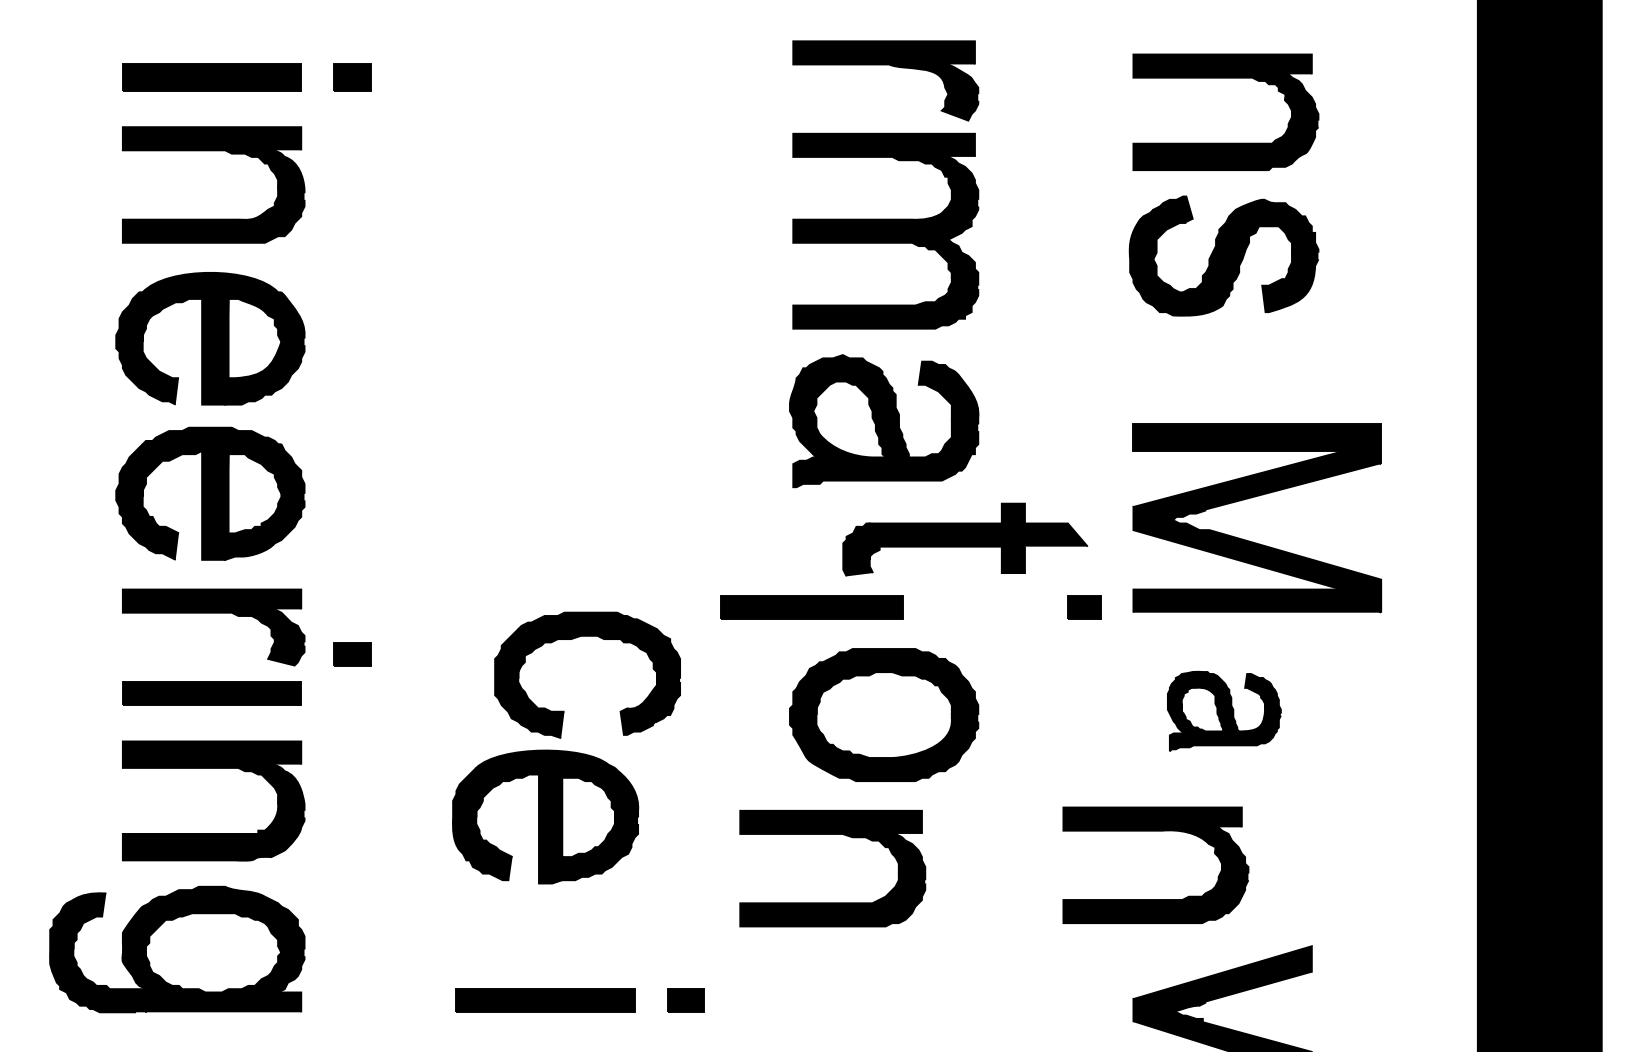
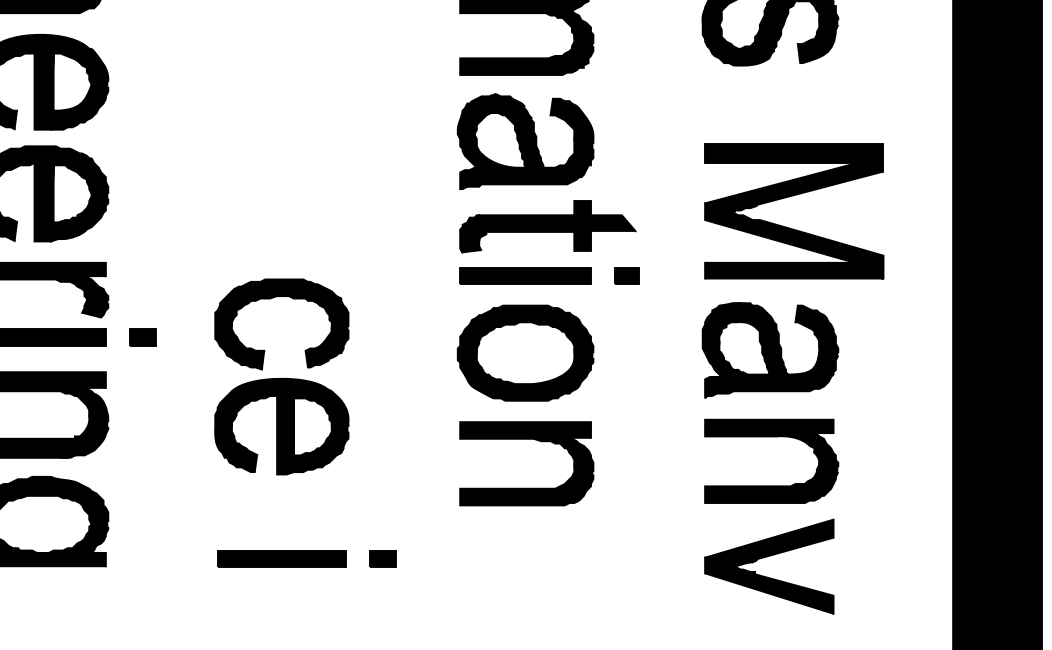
part: (964, 539) -> (547, 226), moved
part: (811, 607) -> (525, 275), moved
part: (1084, 607) -> (626, 275), moved
part: (576, 638) -> (273, 298), moved
part: (352, 654) -> (142, 337), moved
part: (1224, 711) -> (770, 350), size x1.67
part: (1155, 831) -> (771, 437), moved
part: (832, 834) -> (526, 439), moved

